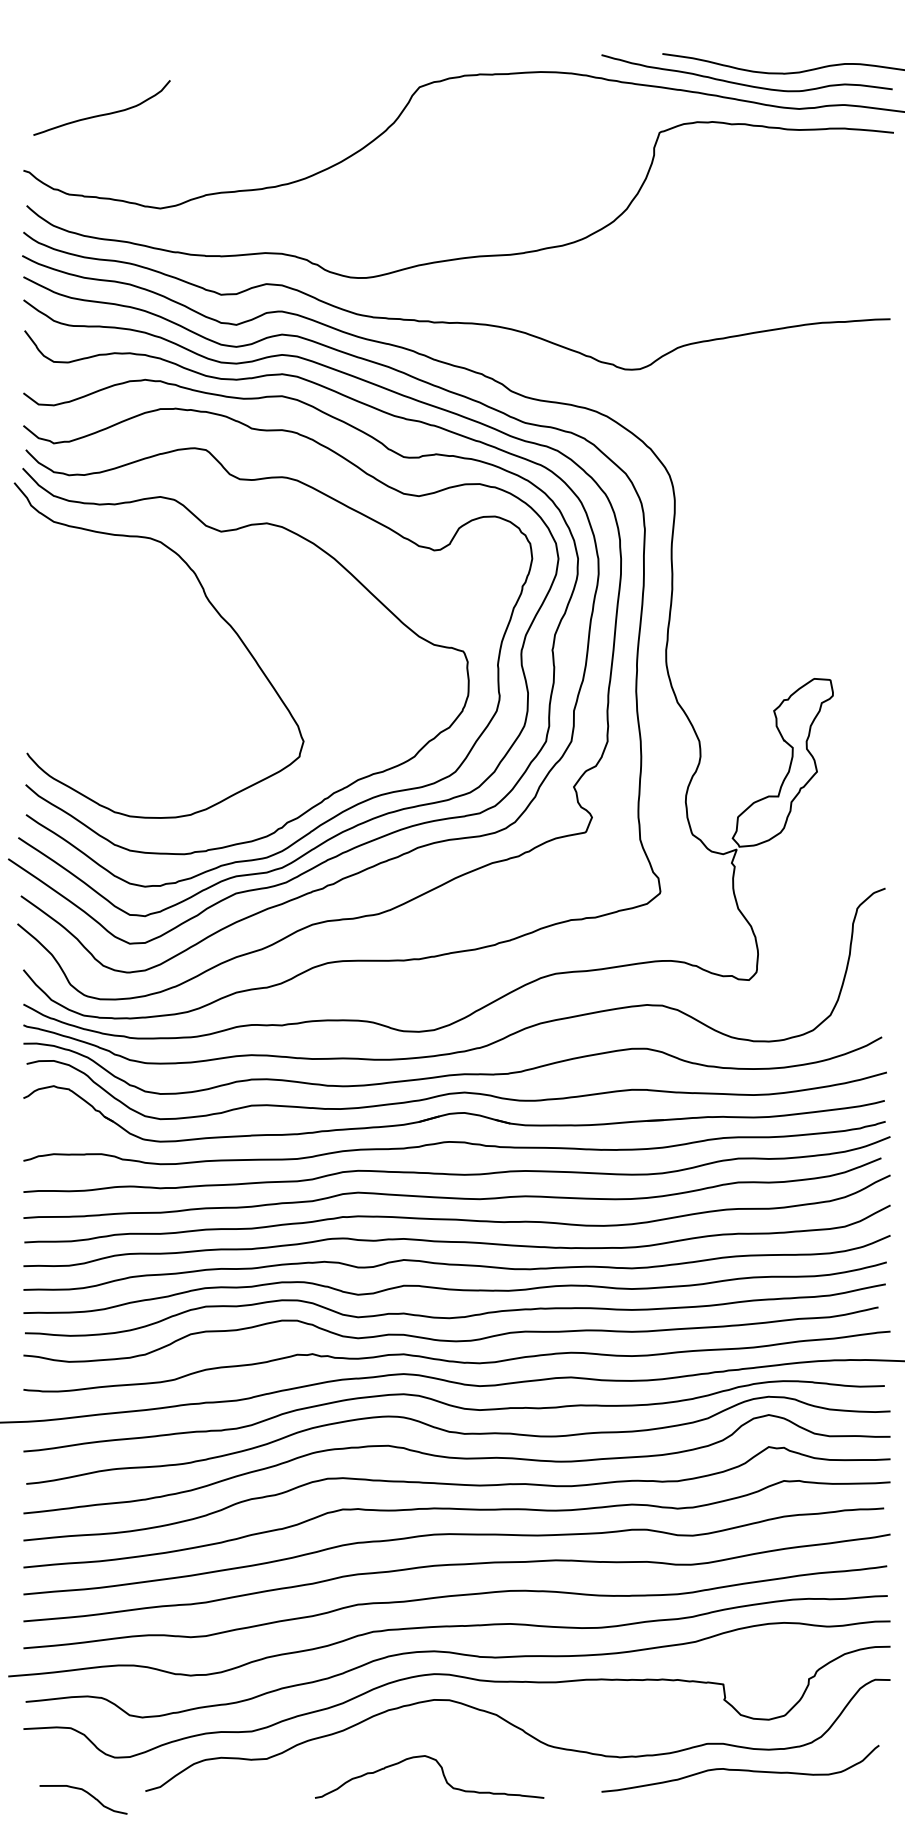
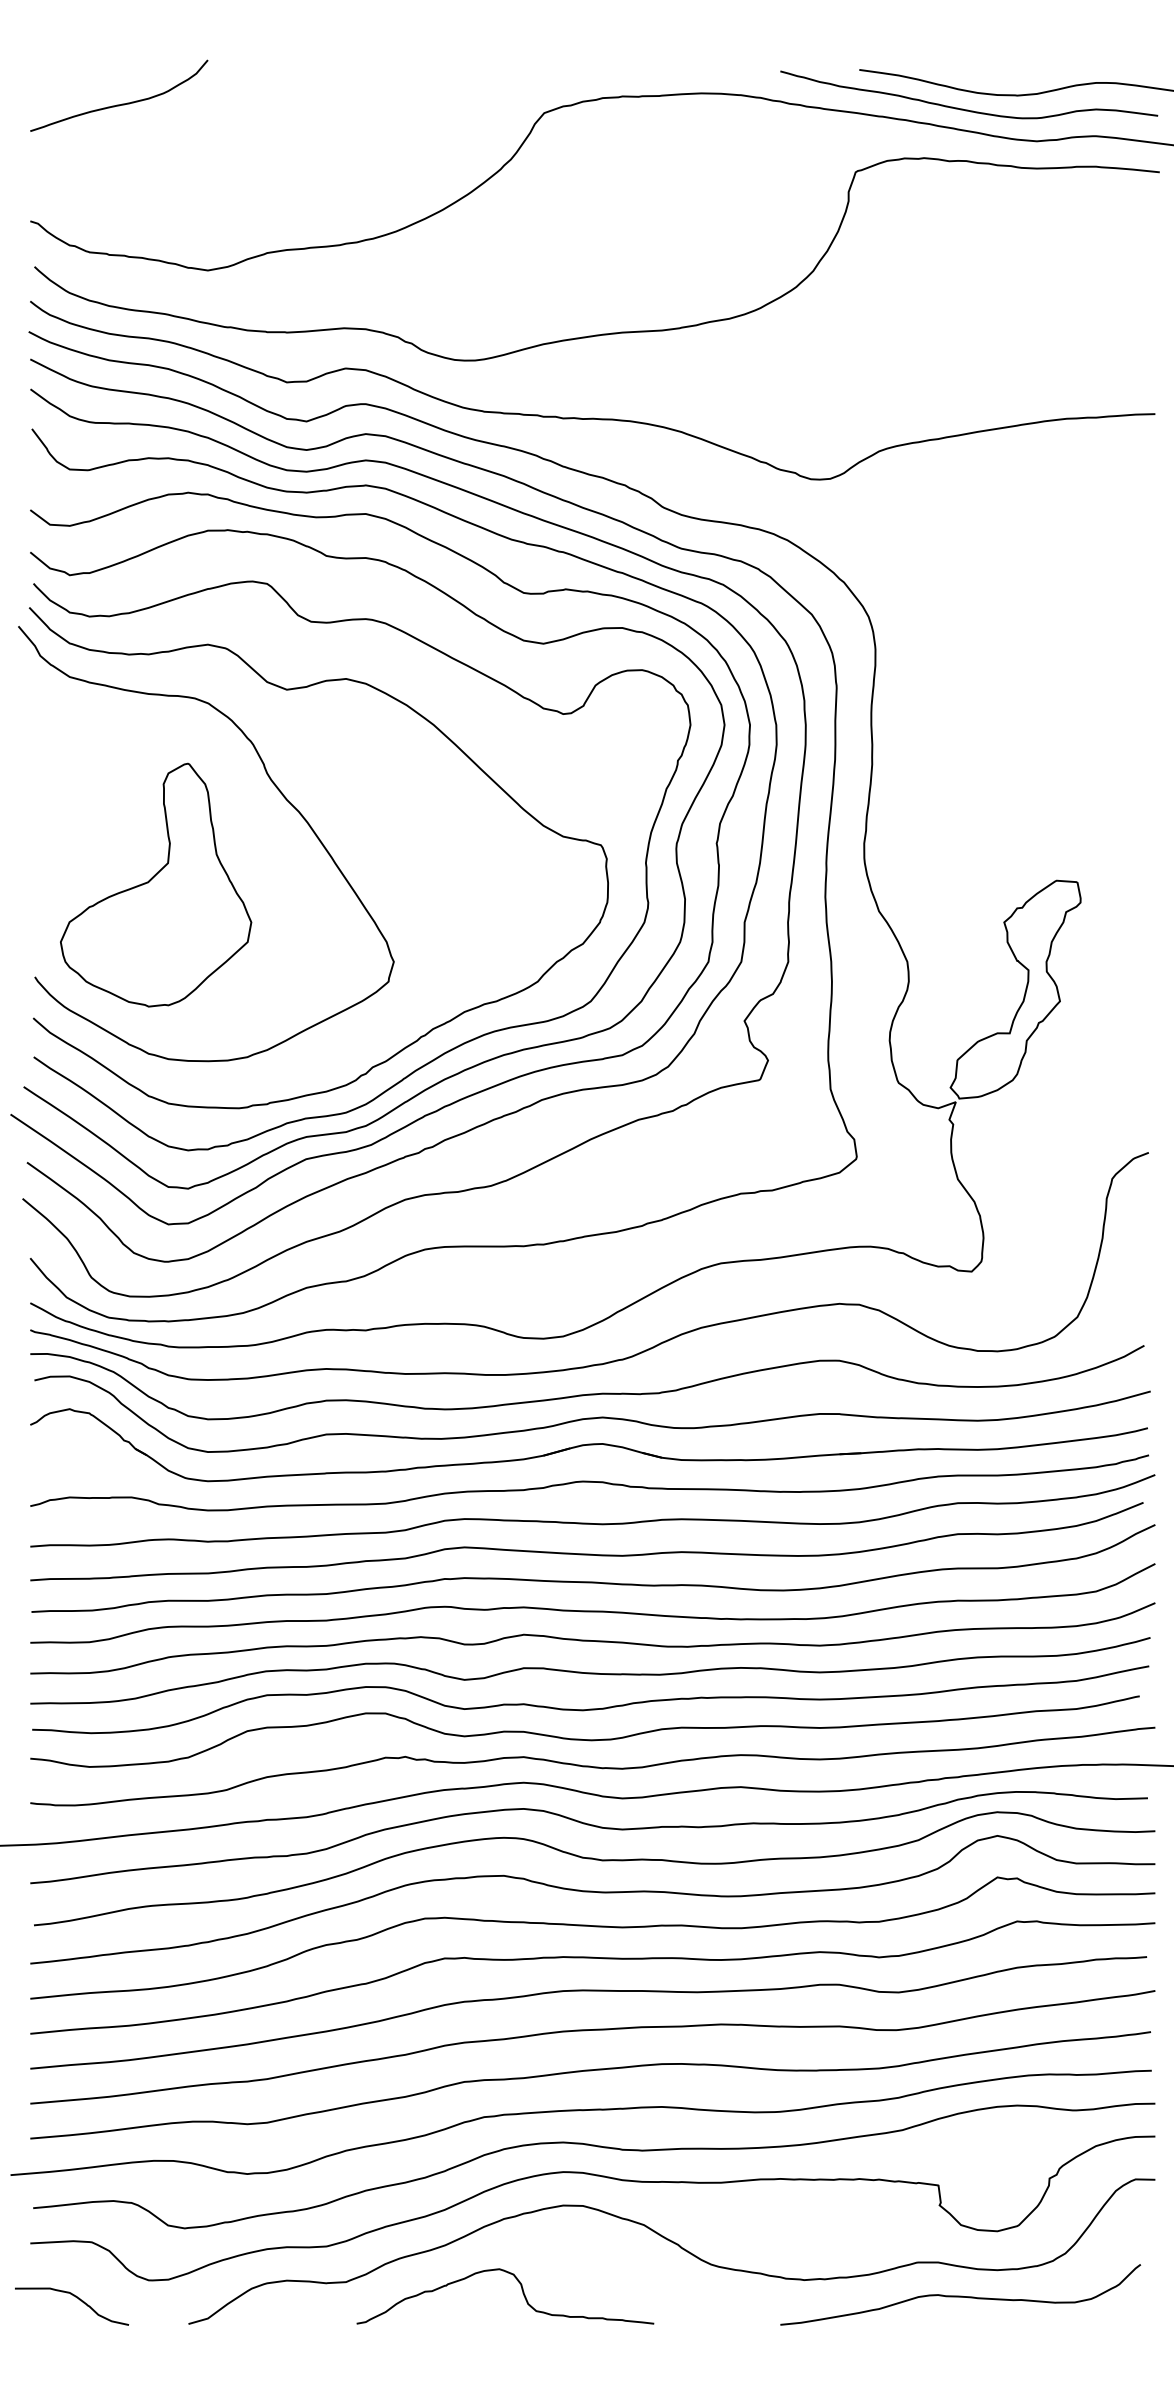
curve: (104, 113) -> (122, 103), moved
part: (120, 681) -> (156, 884), added
curve: (441, 1771) -> (520, 2289), moved
curve: (86, 1793) -> (75, 2298), moved

